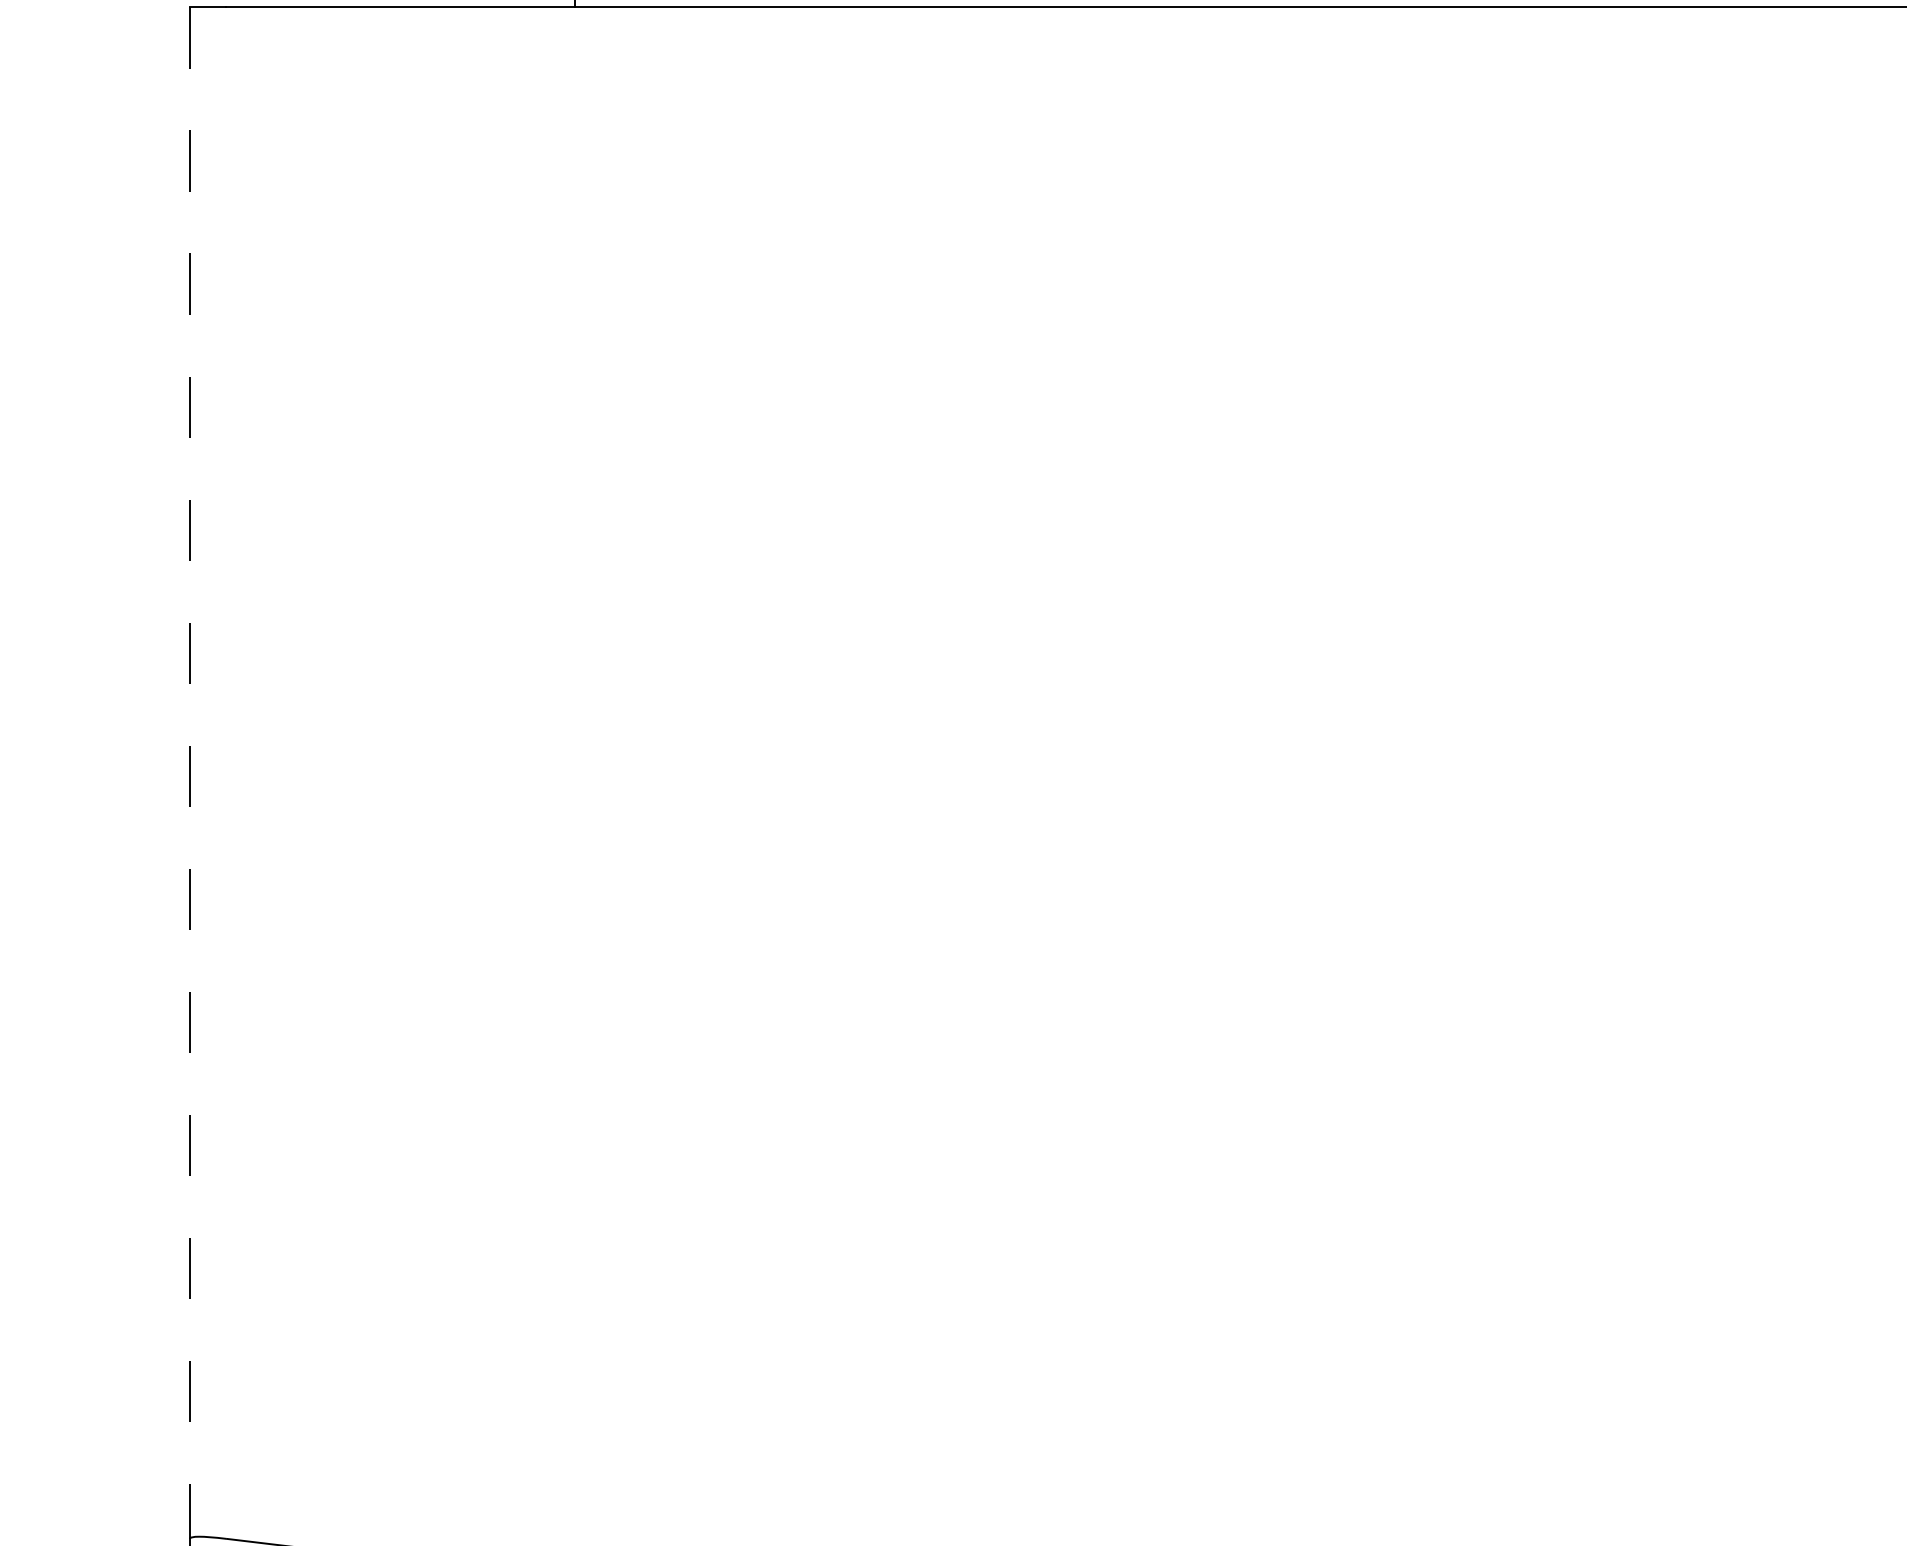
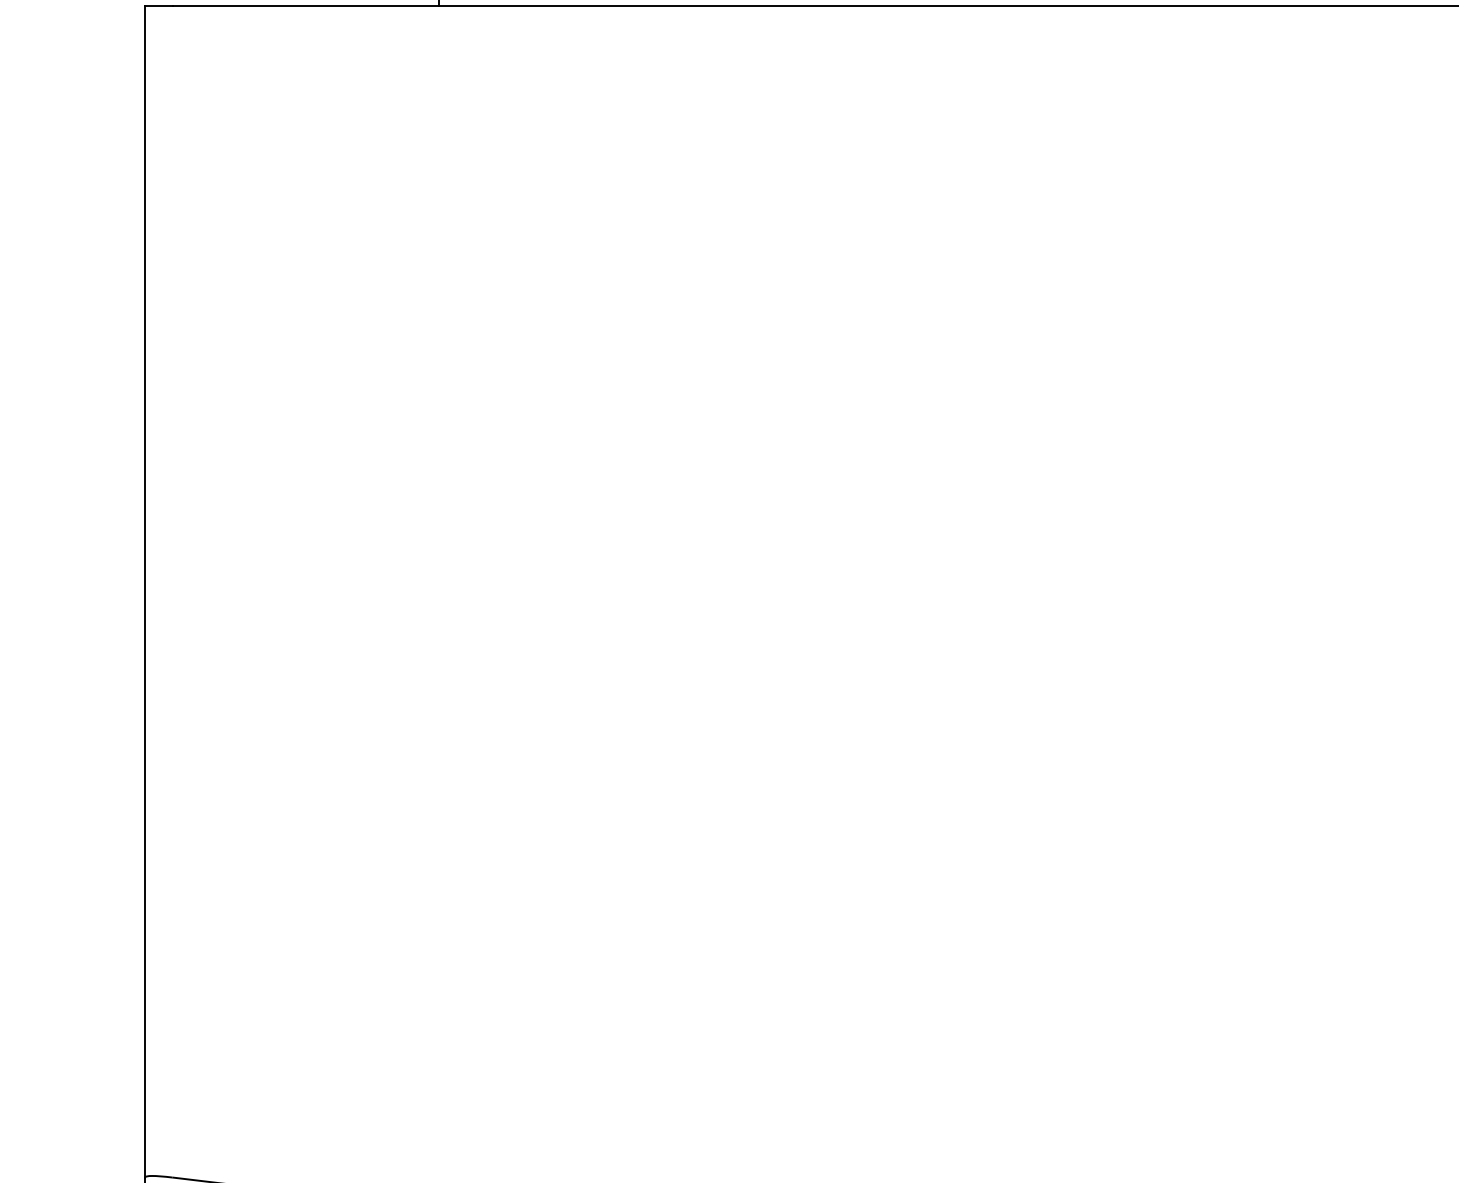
line: (190, 773) -> (145, 591), dashed -> solid

